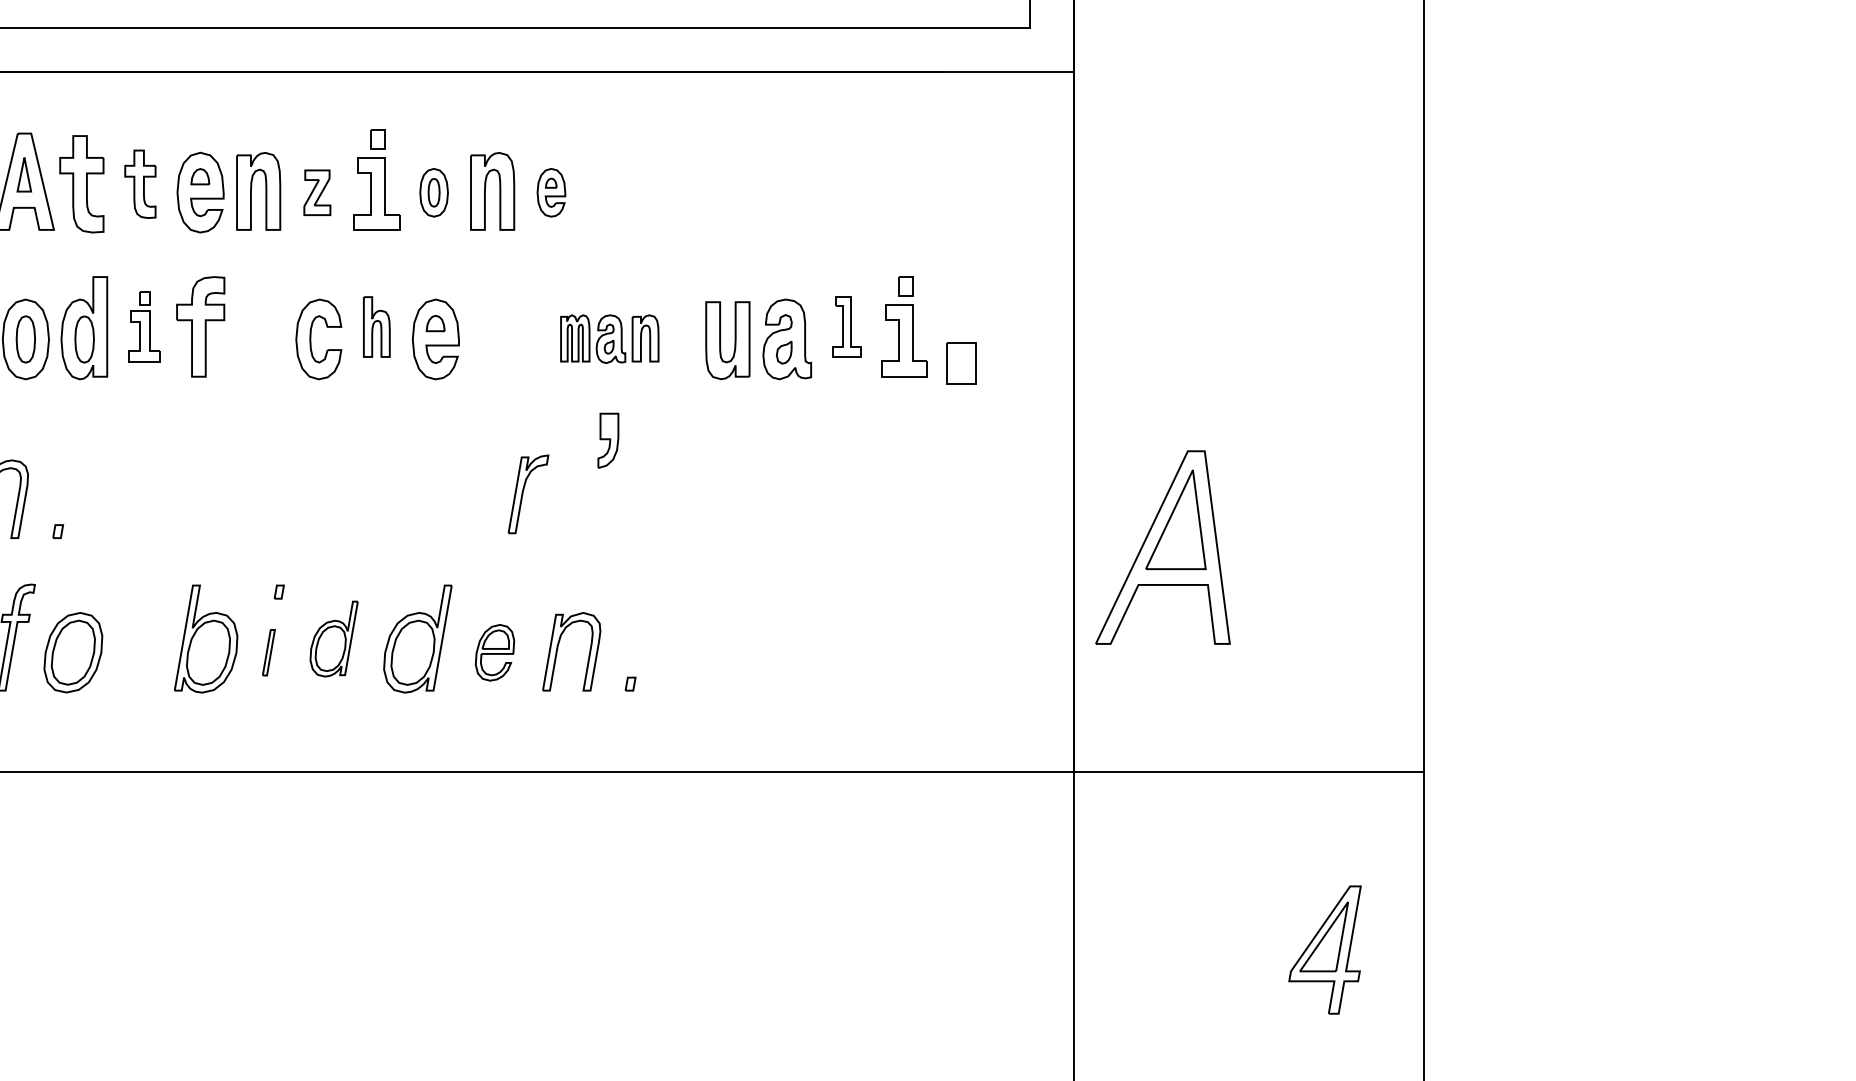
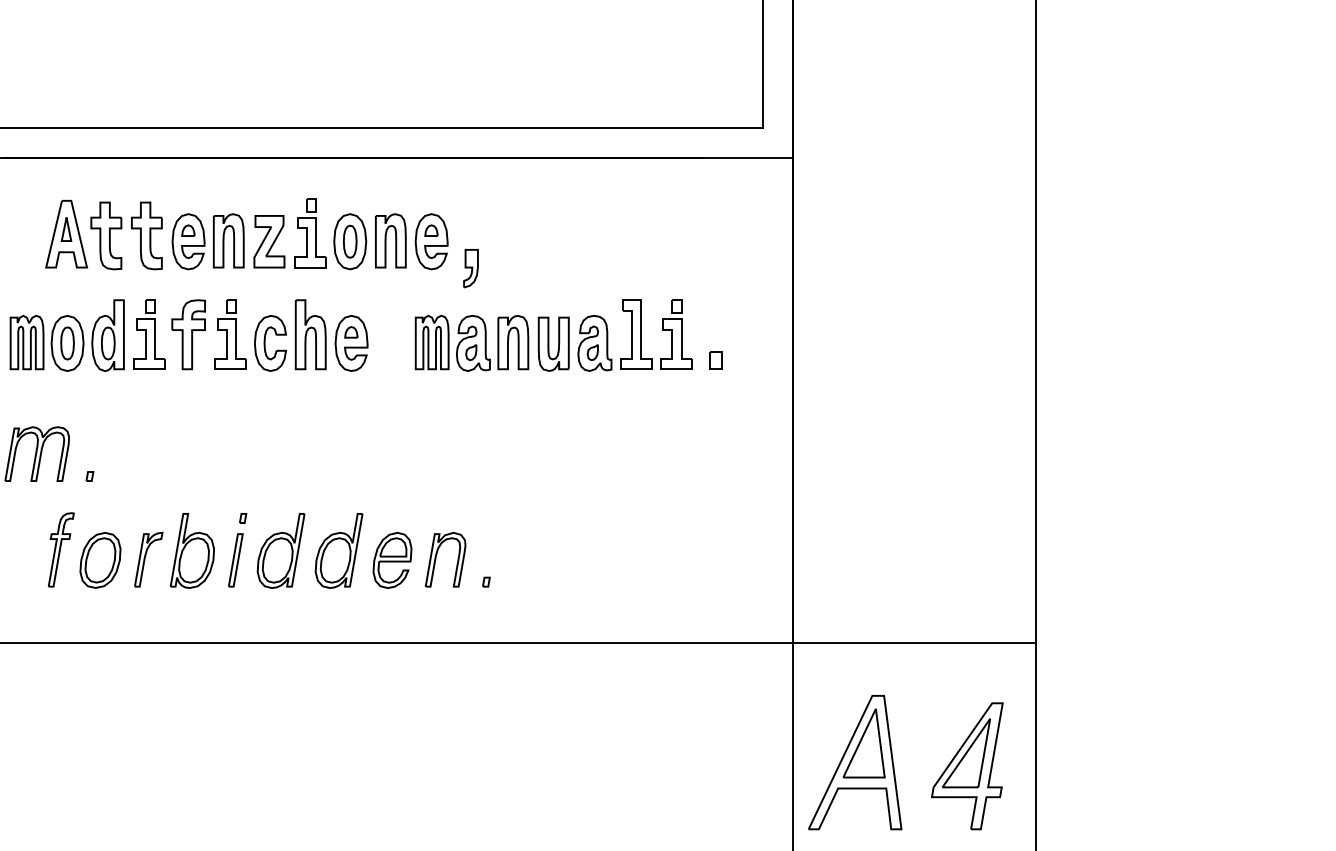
part: (139, 183) -> (146, 235), size x1.43
part: (317, 192) -> (269, 241), size x1.67
part: (434, 192) -> (350, 241), size x1.67
part: (551, 192) -> (431, 241), size x1.67
part: (144, 326) -> (149, 334), size x1.43
part: (261, 326) -> (230, 334), added
part: (376, 326) -> (310, 334), size x1.67
part: (847, 326) -> (636, 334), size x1.67
part: (609, 338) -> (471, 342), size x1.67
part: (961, 364) -> (715, 360), size x0.62
part: (607, 440) -> (470, 268), moved
part: (528, 494) -> (148, 559), moved
part: (1163, 547) -> (855, 762), moved
part: (333, 638) -> (280, 550), size x1.43
part: (268, 652) -> (235, 560), size x1.67
part: (495, 652) -> (392, 560), size x1.43
part: (1325, 950) -> (967, 766), size x1.43

